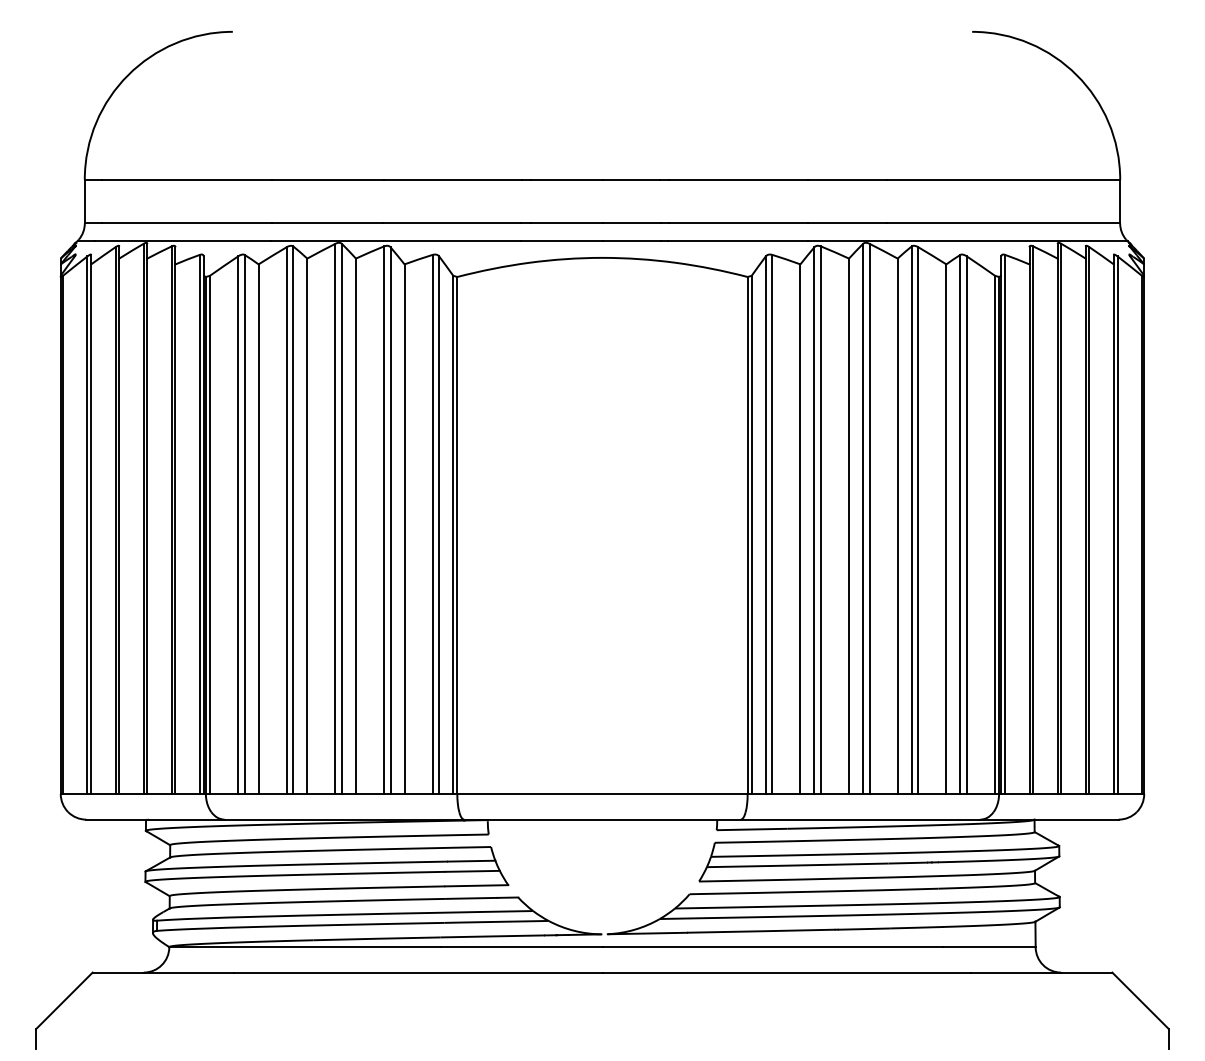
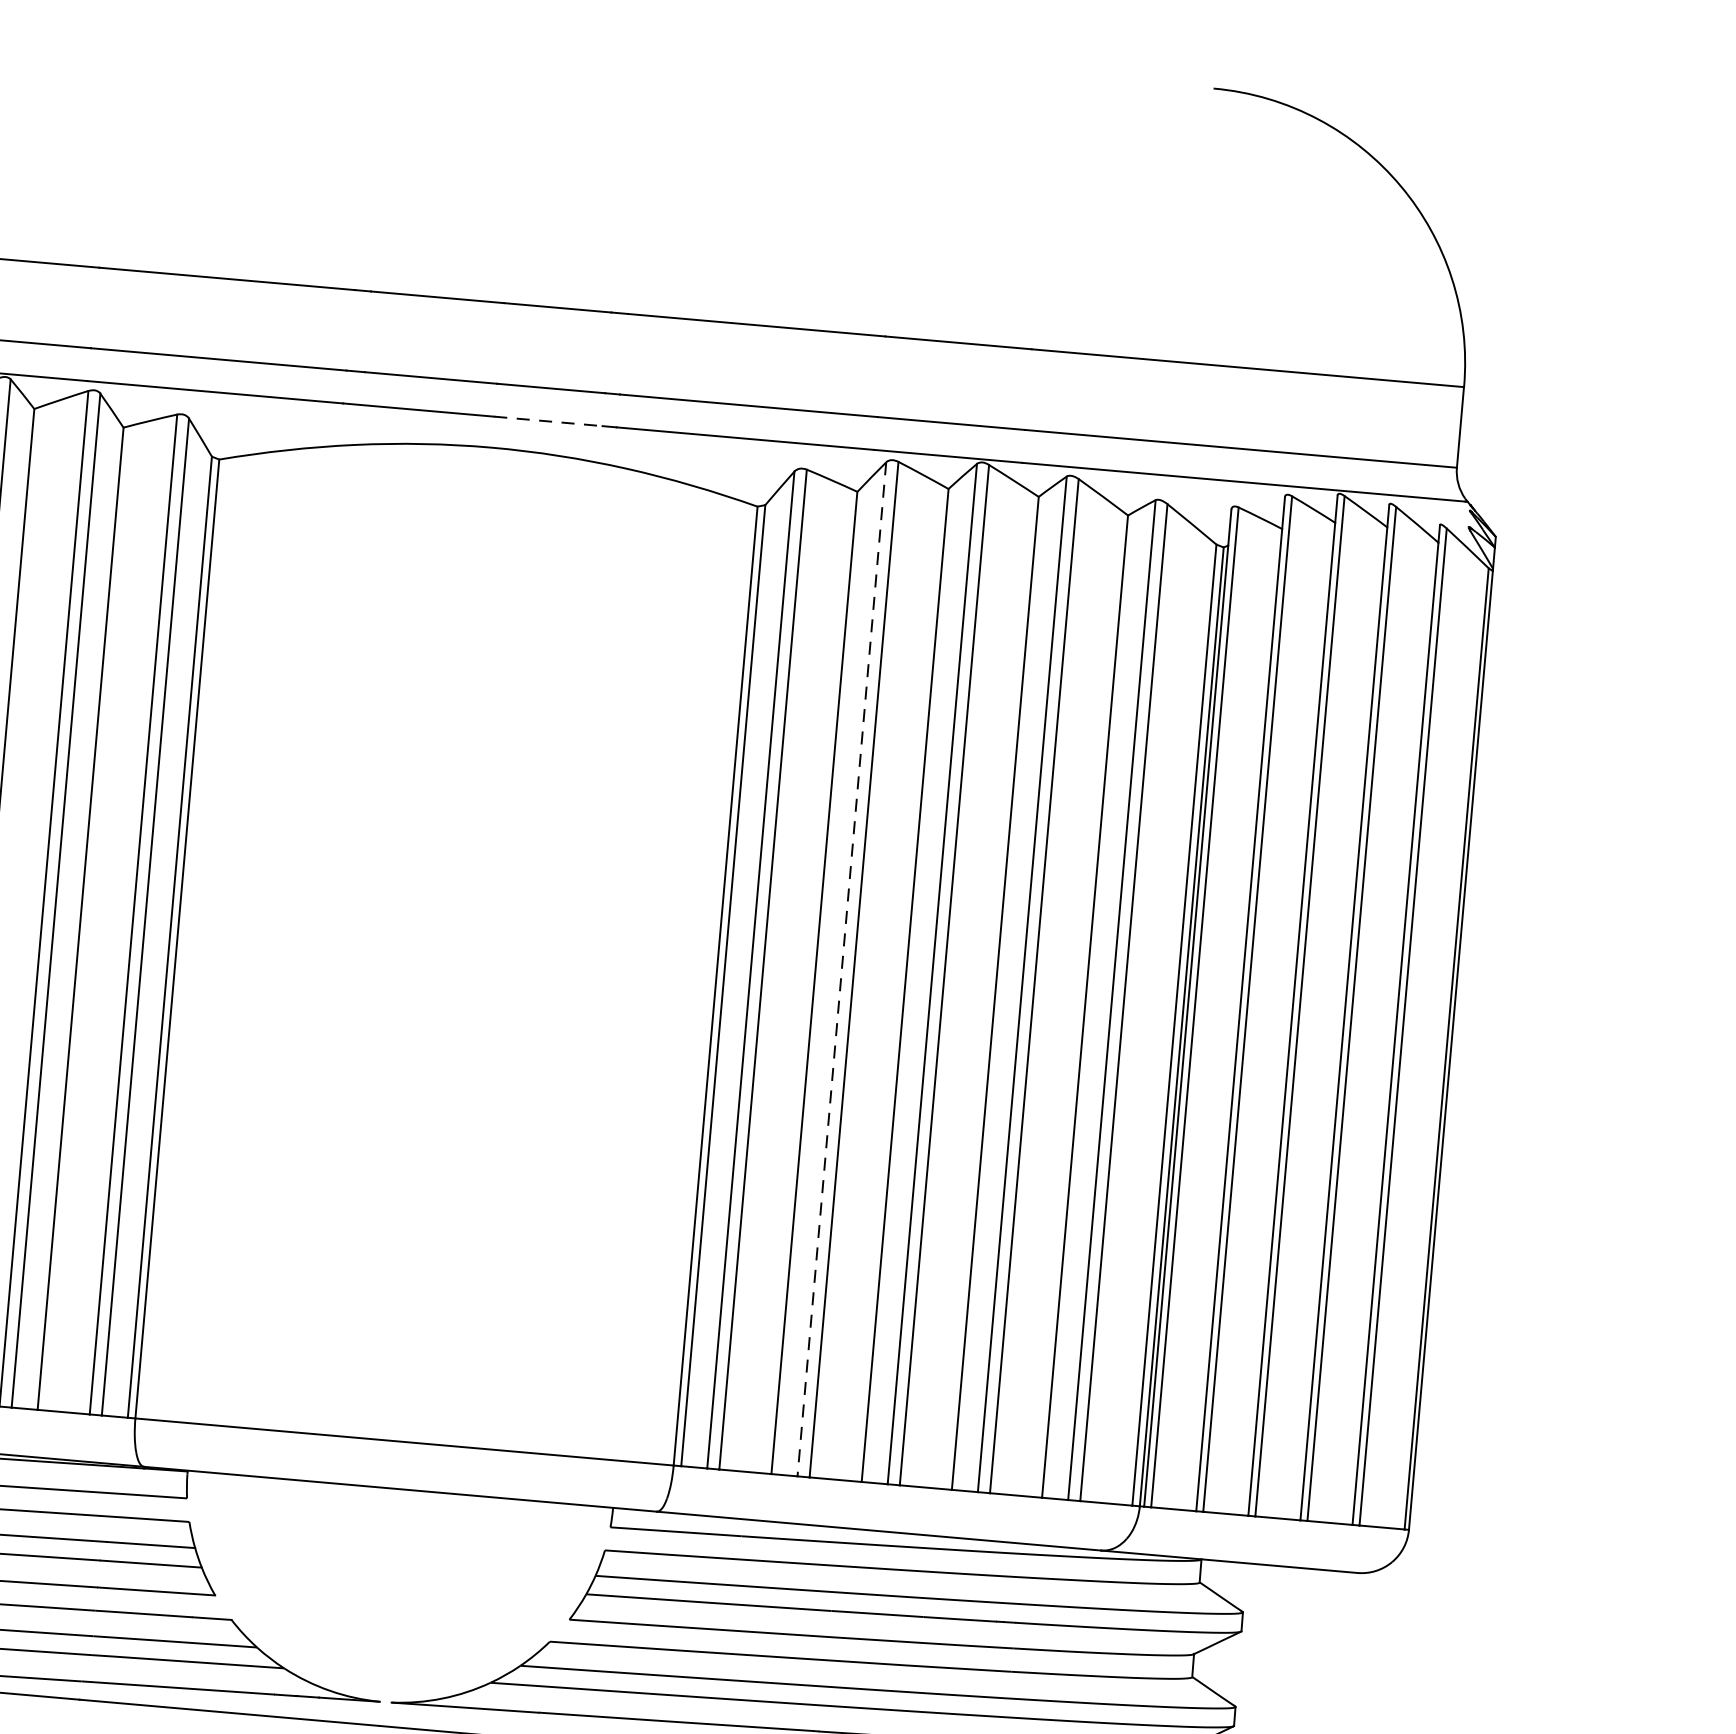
line: (632, 241) -> (549, 422), solid -> dashed
line: (814, 521) -> (841, 970), solid -> dashed

